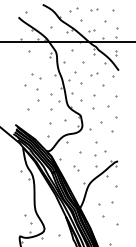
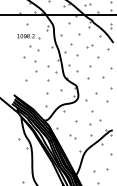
part: (31, 64) -> (29, 37), added

